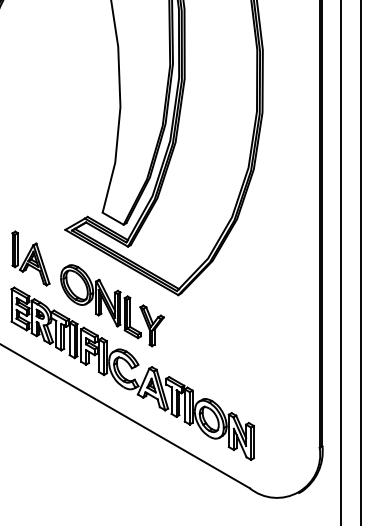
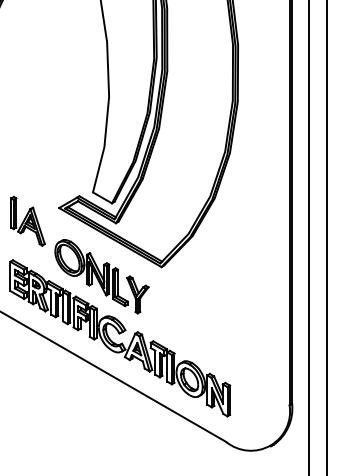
part: (30, 258) -> (27, 221), moved

